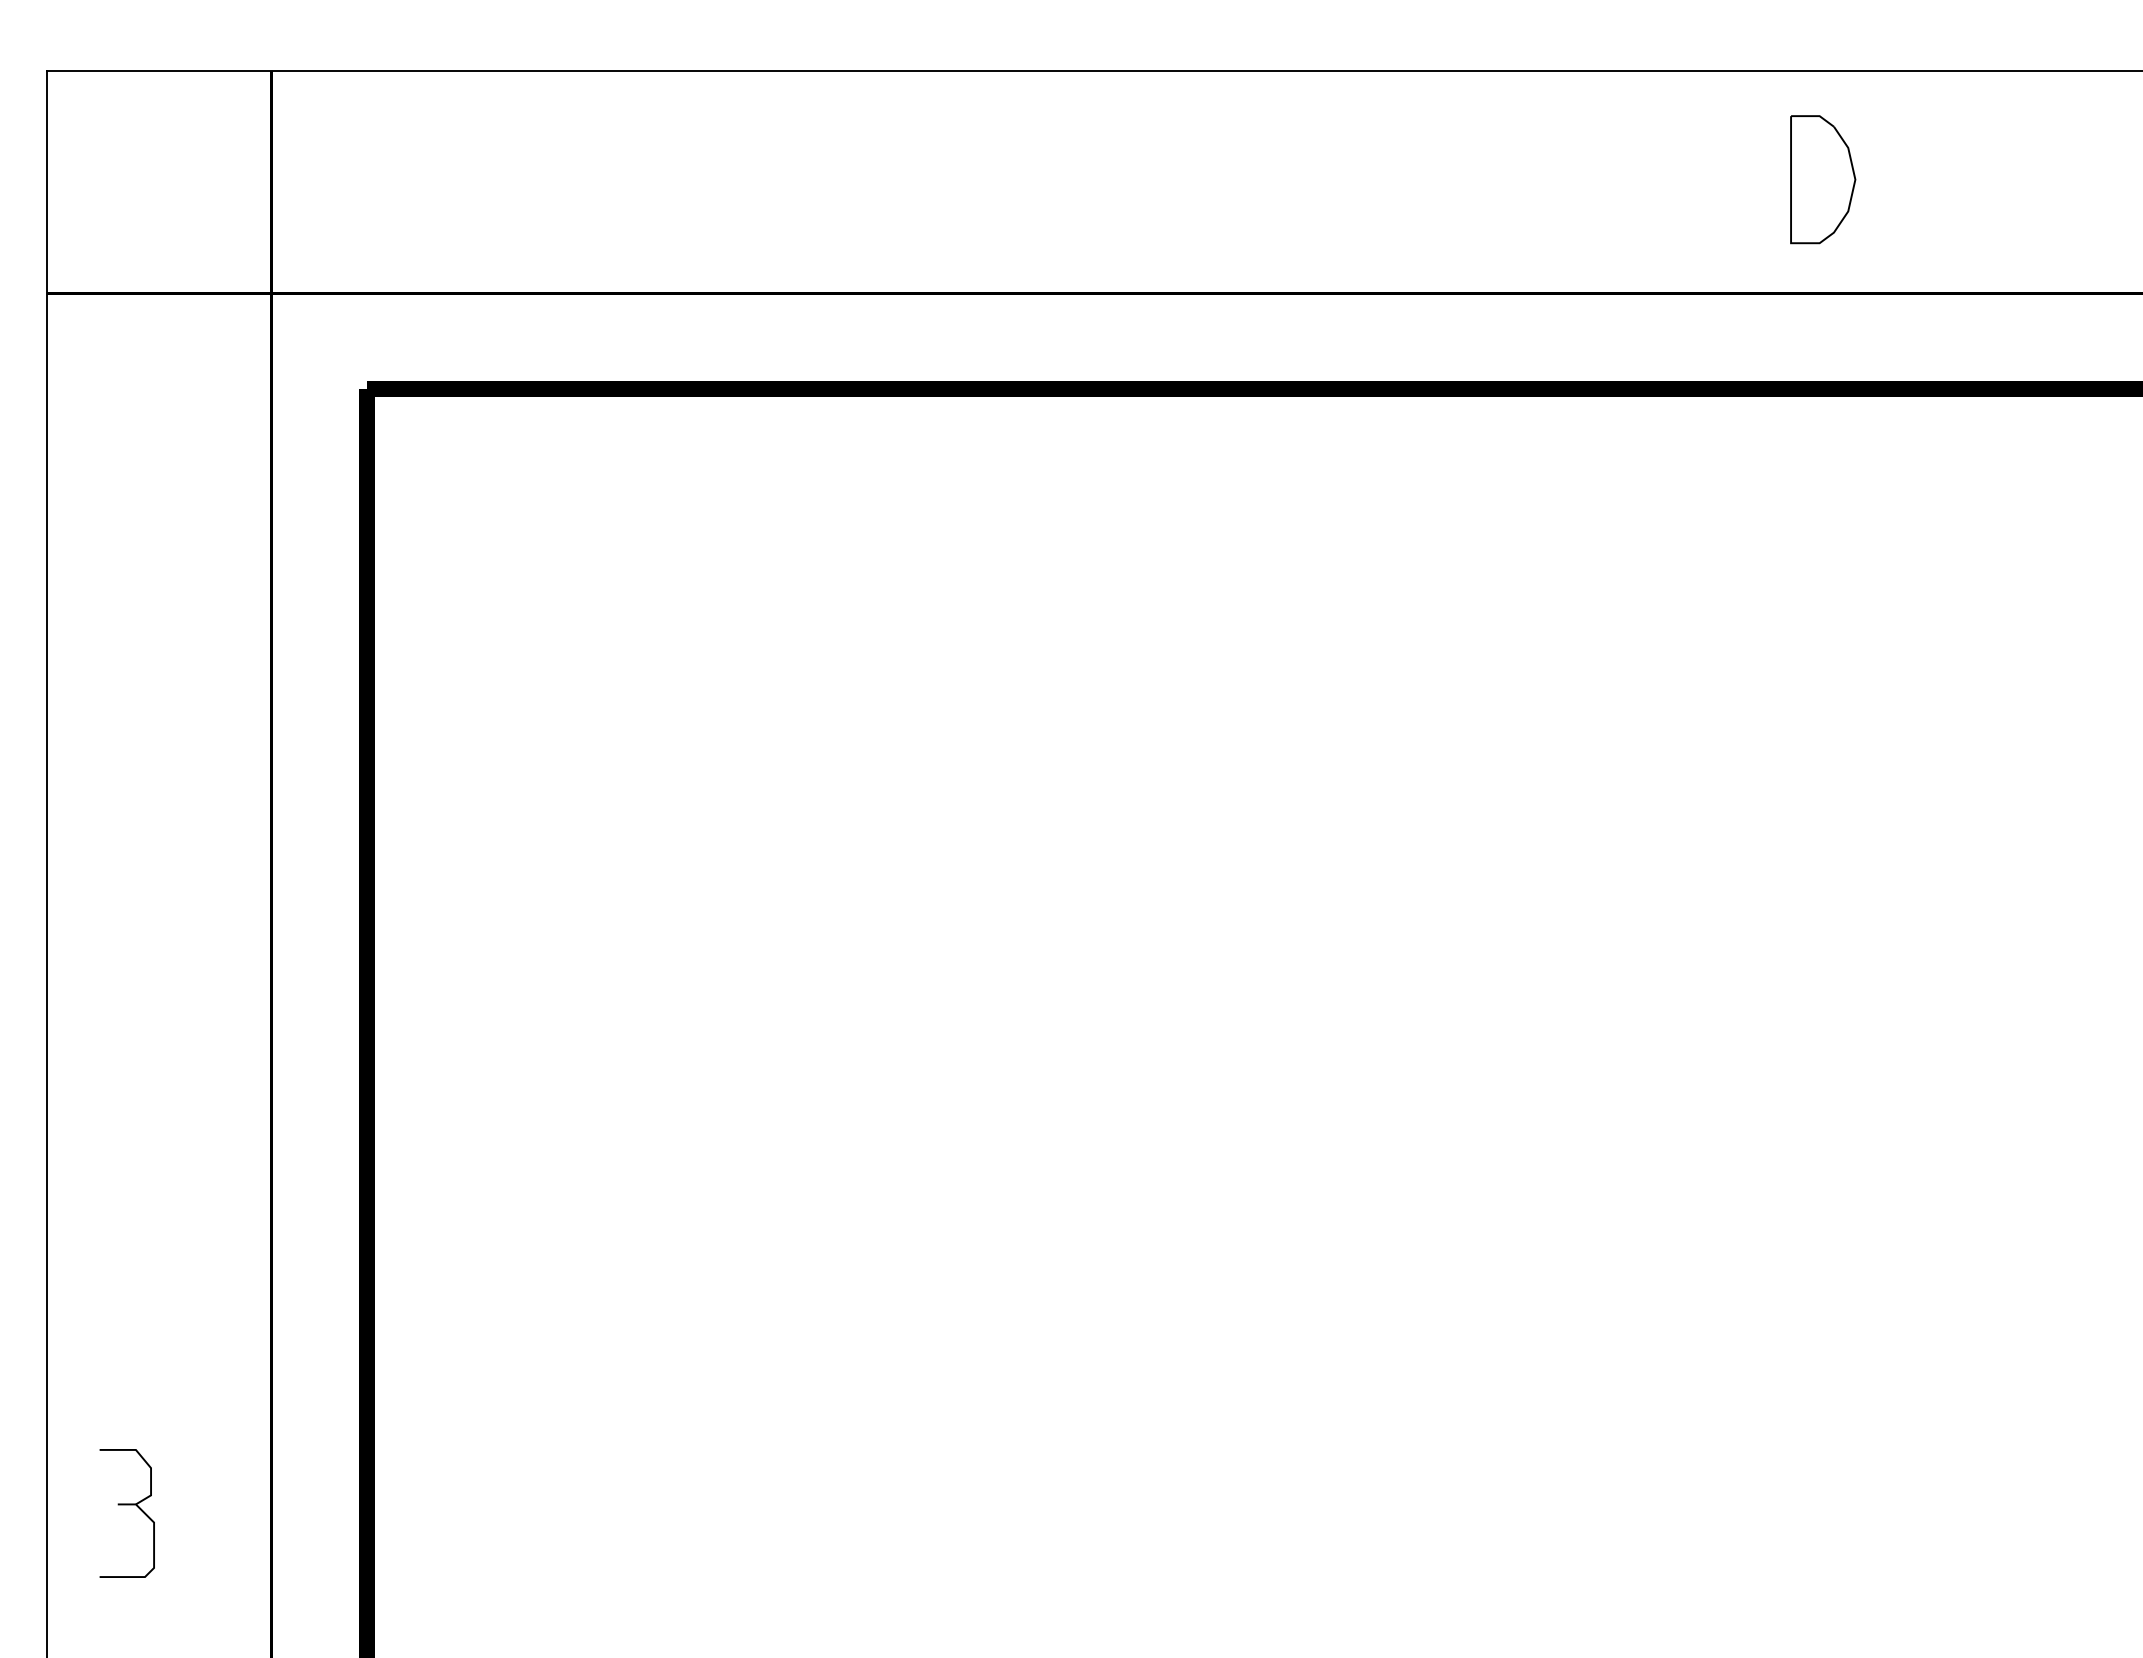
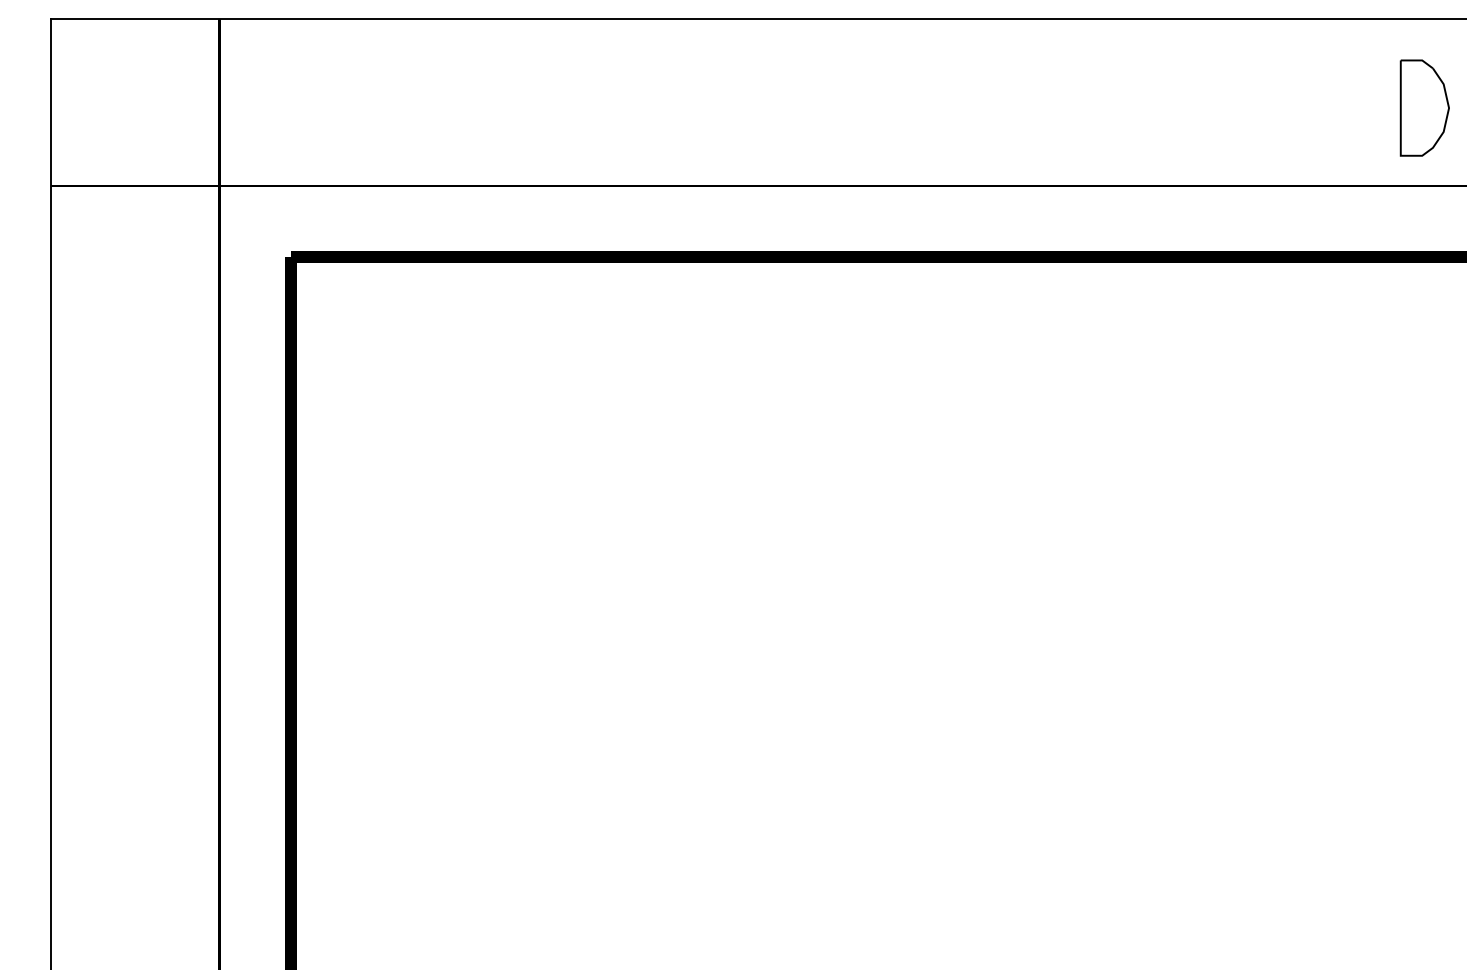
part: (1823, 179) -> (1425, 107), moved

